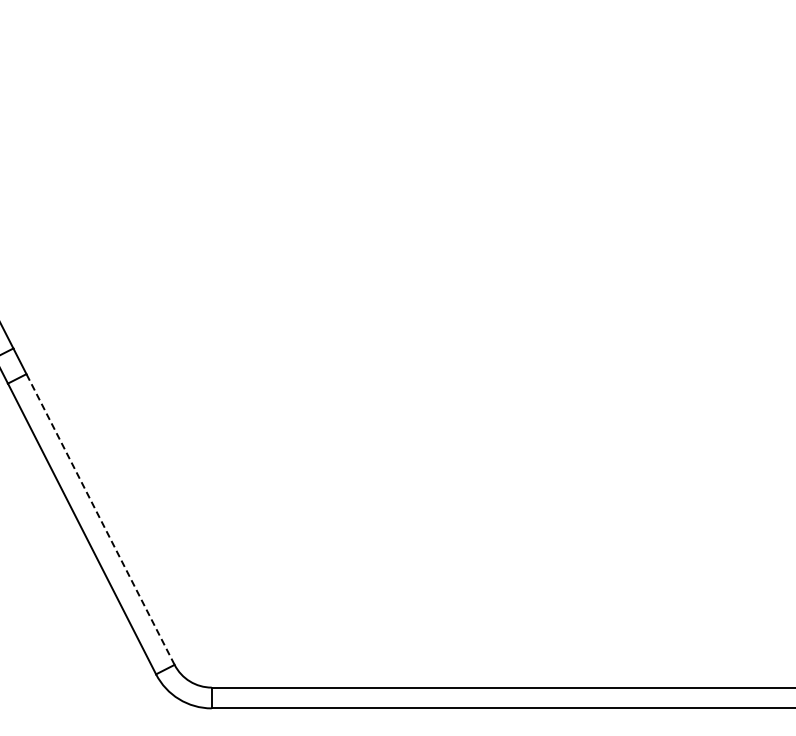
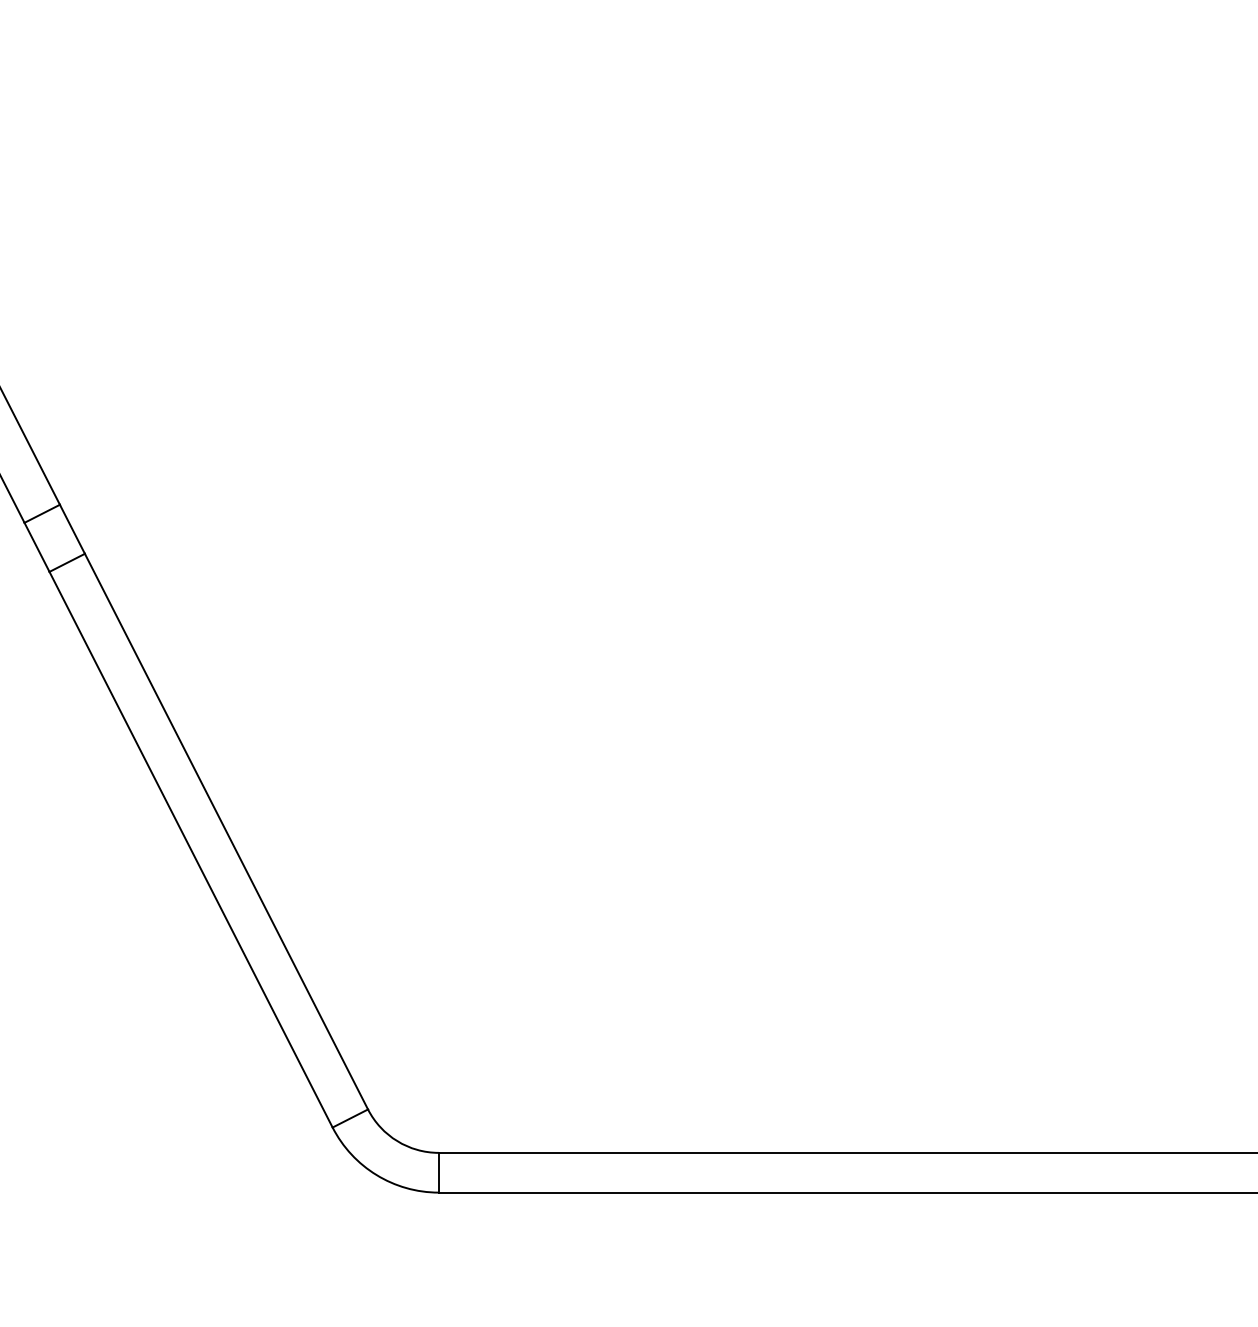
line: (100, 519) -> (226, 831), dashed -> solid

